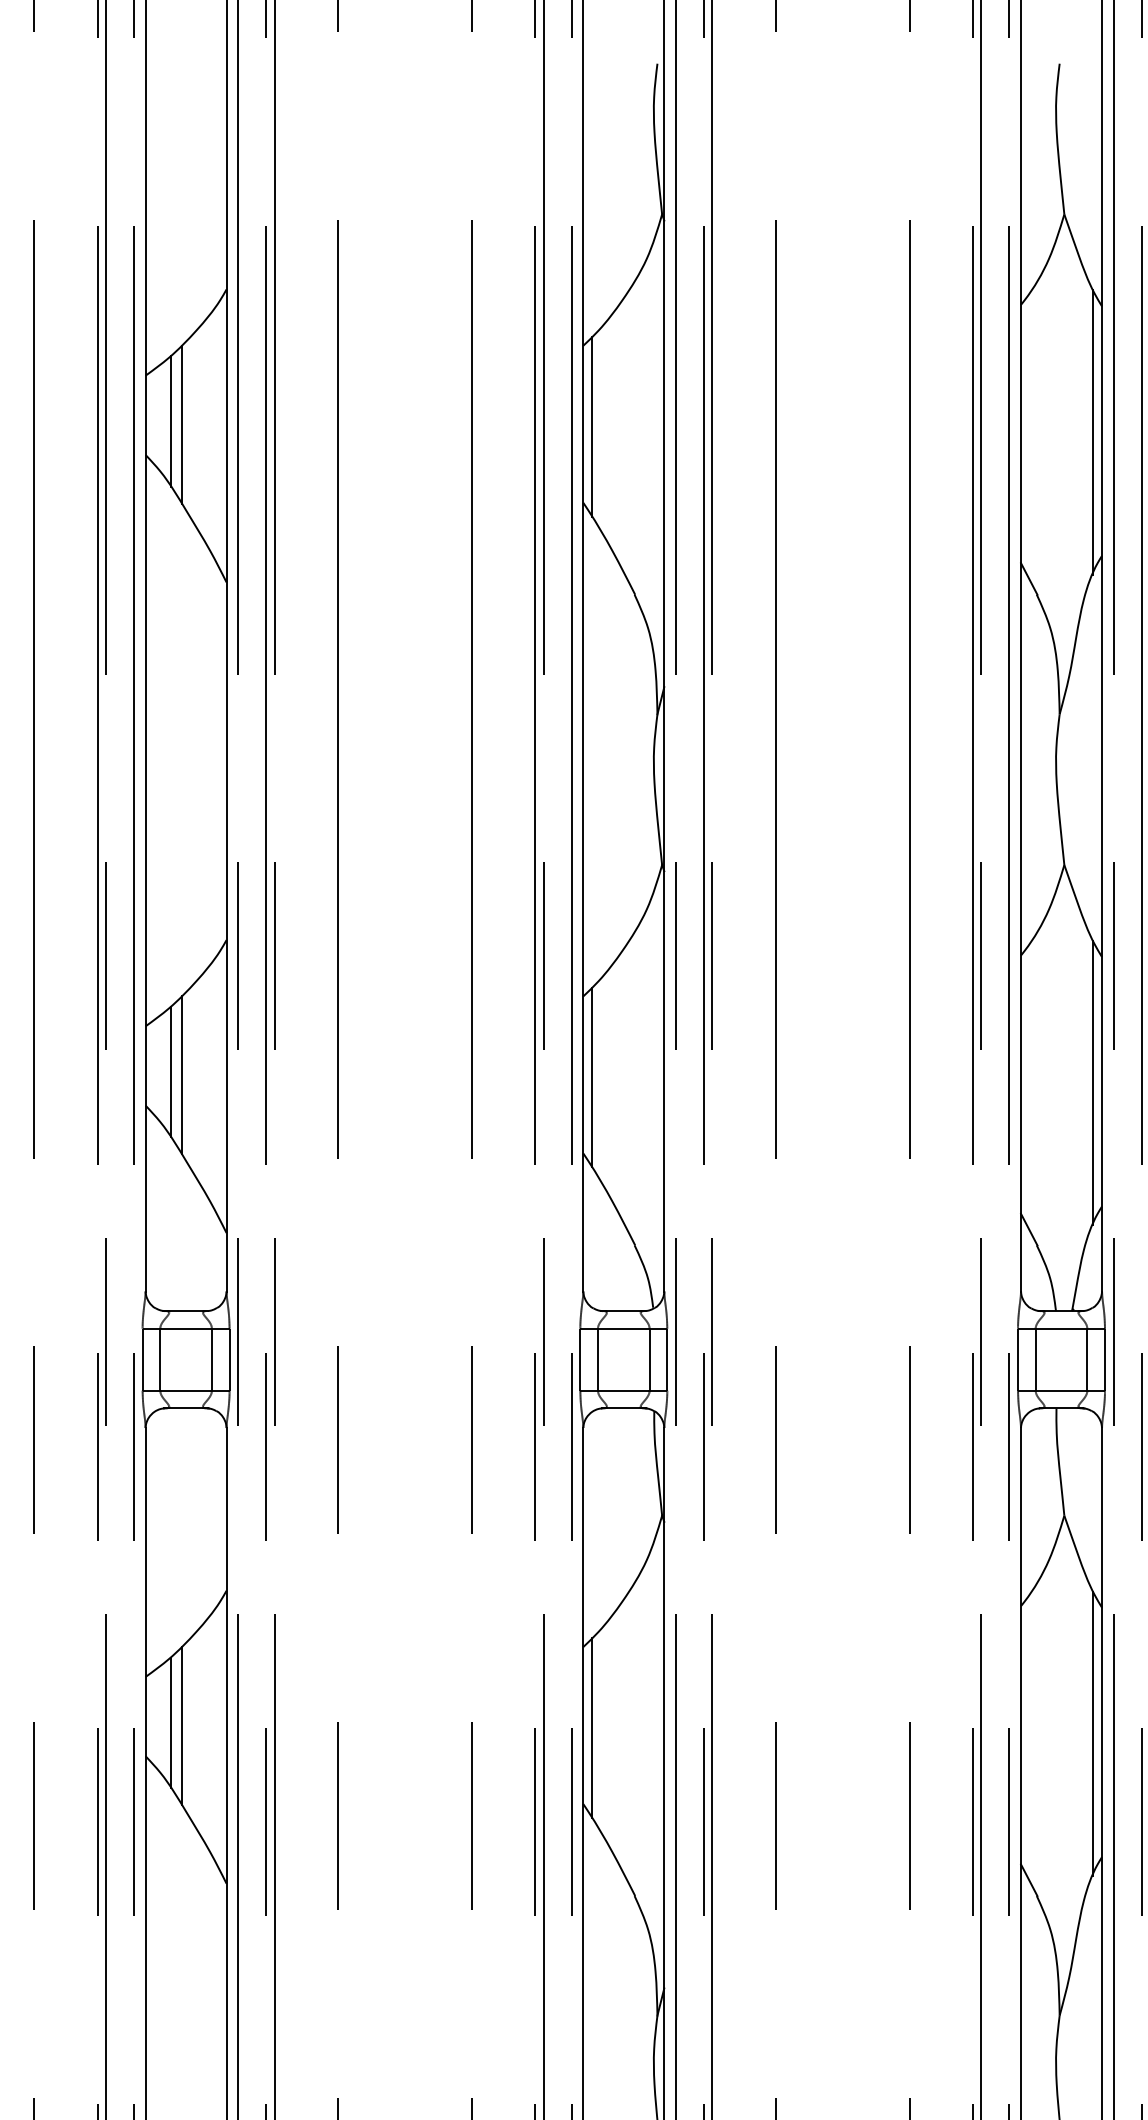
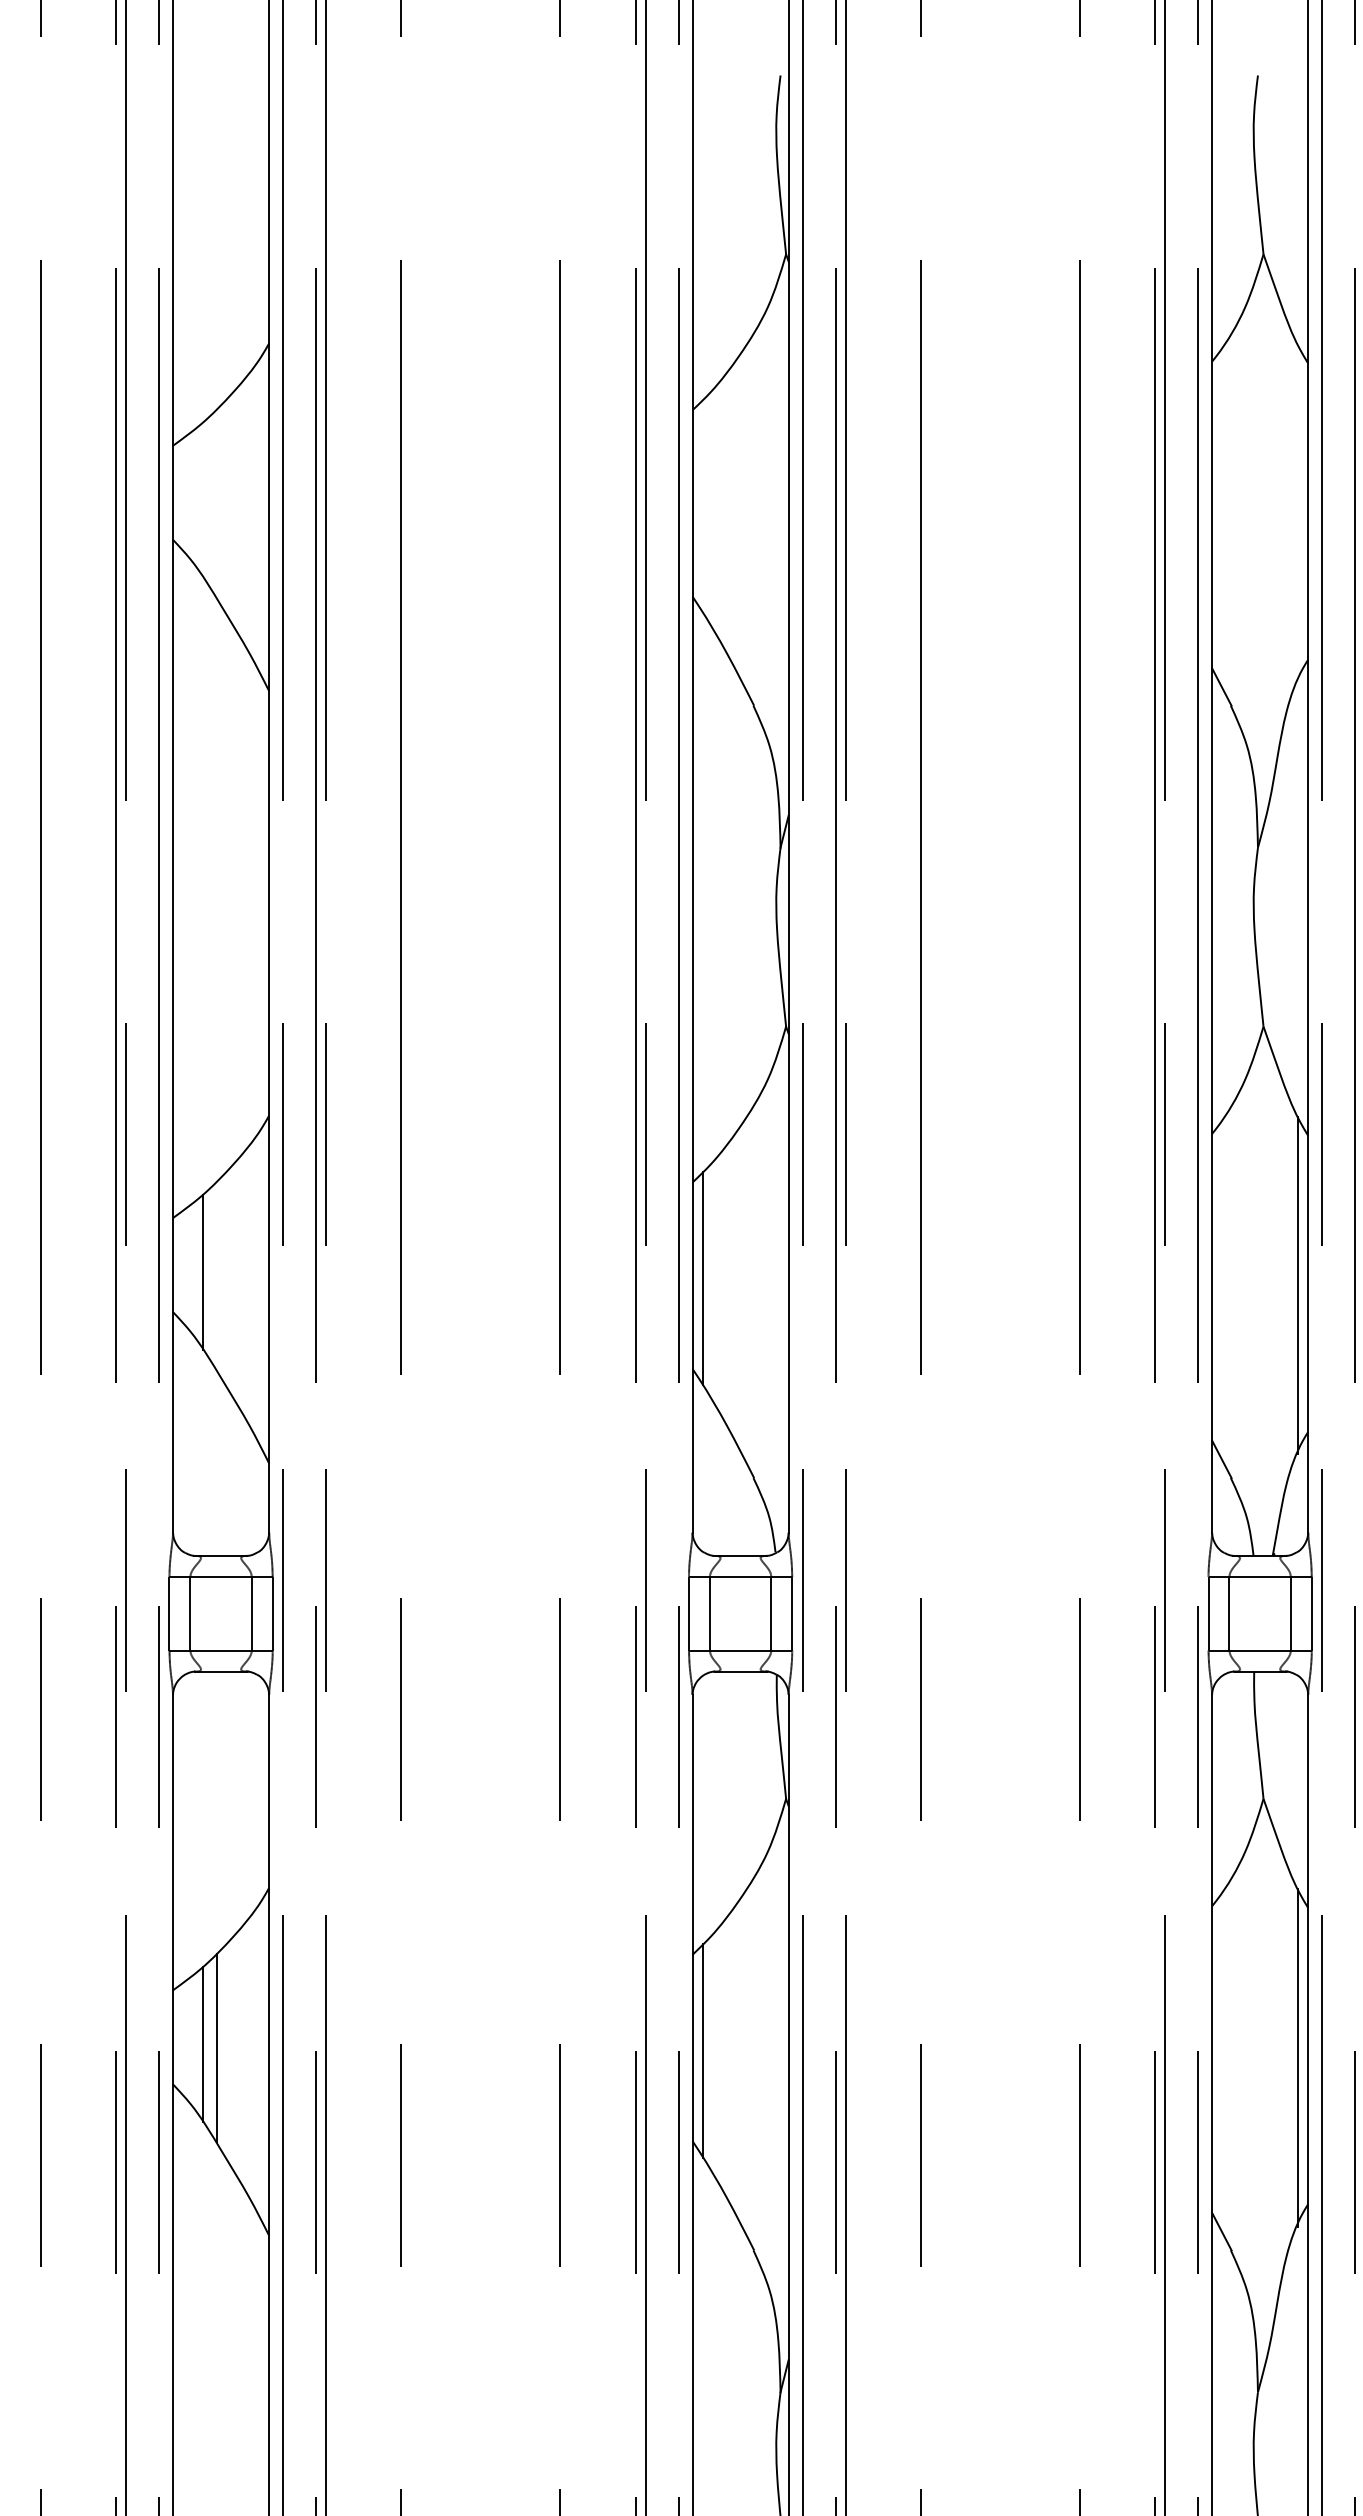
line: (170, 420) -> (202, 499), removed
line: (182, 424) -> (216, 503), removed
line: (591, 426) -> (702, 506), removed
line: (1092, 432) -> (1297, 513), removed
line: (182, 1075) -> (216, 1276), removed

